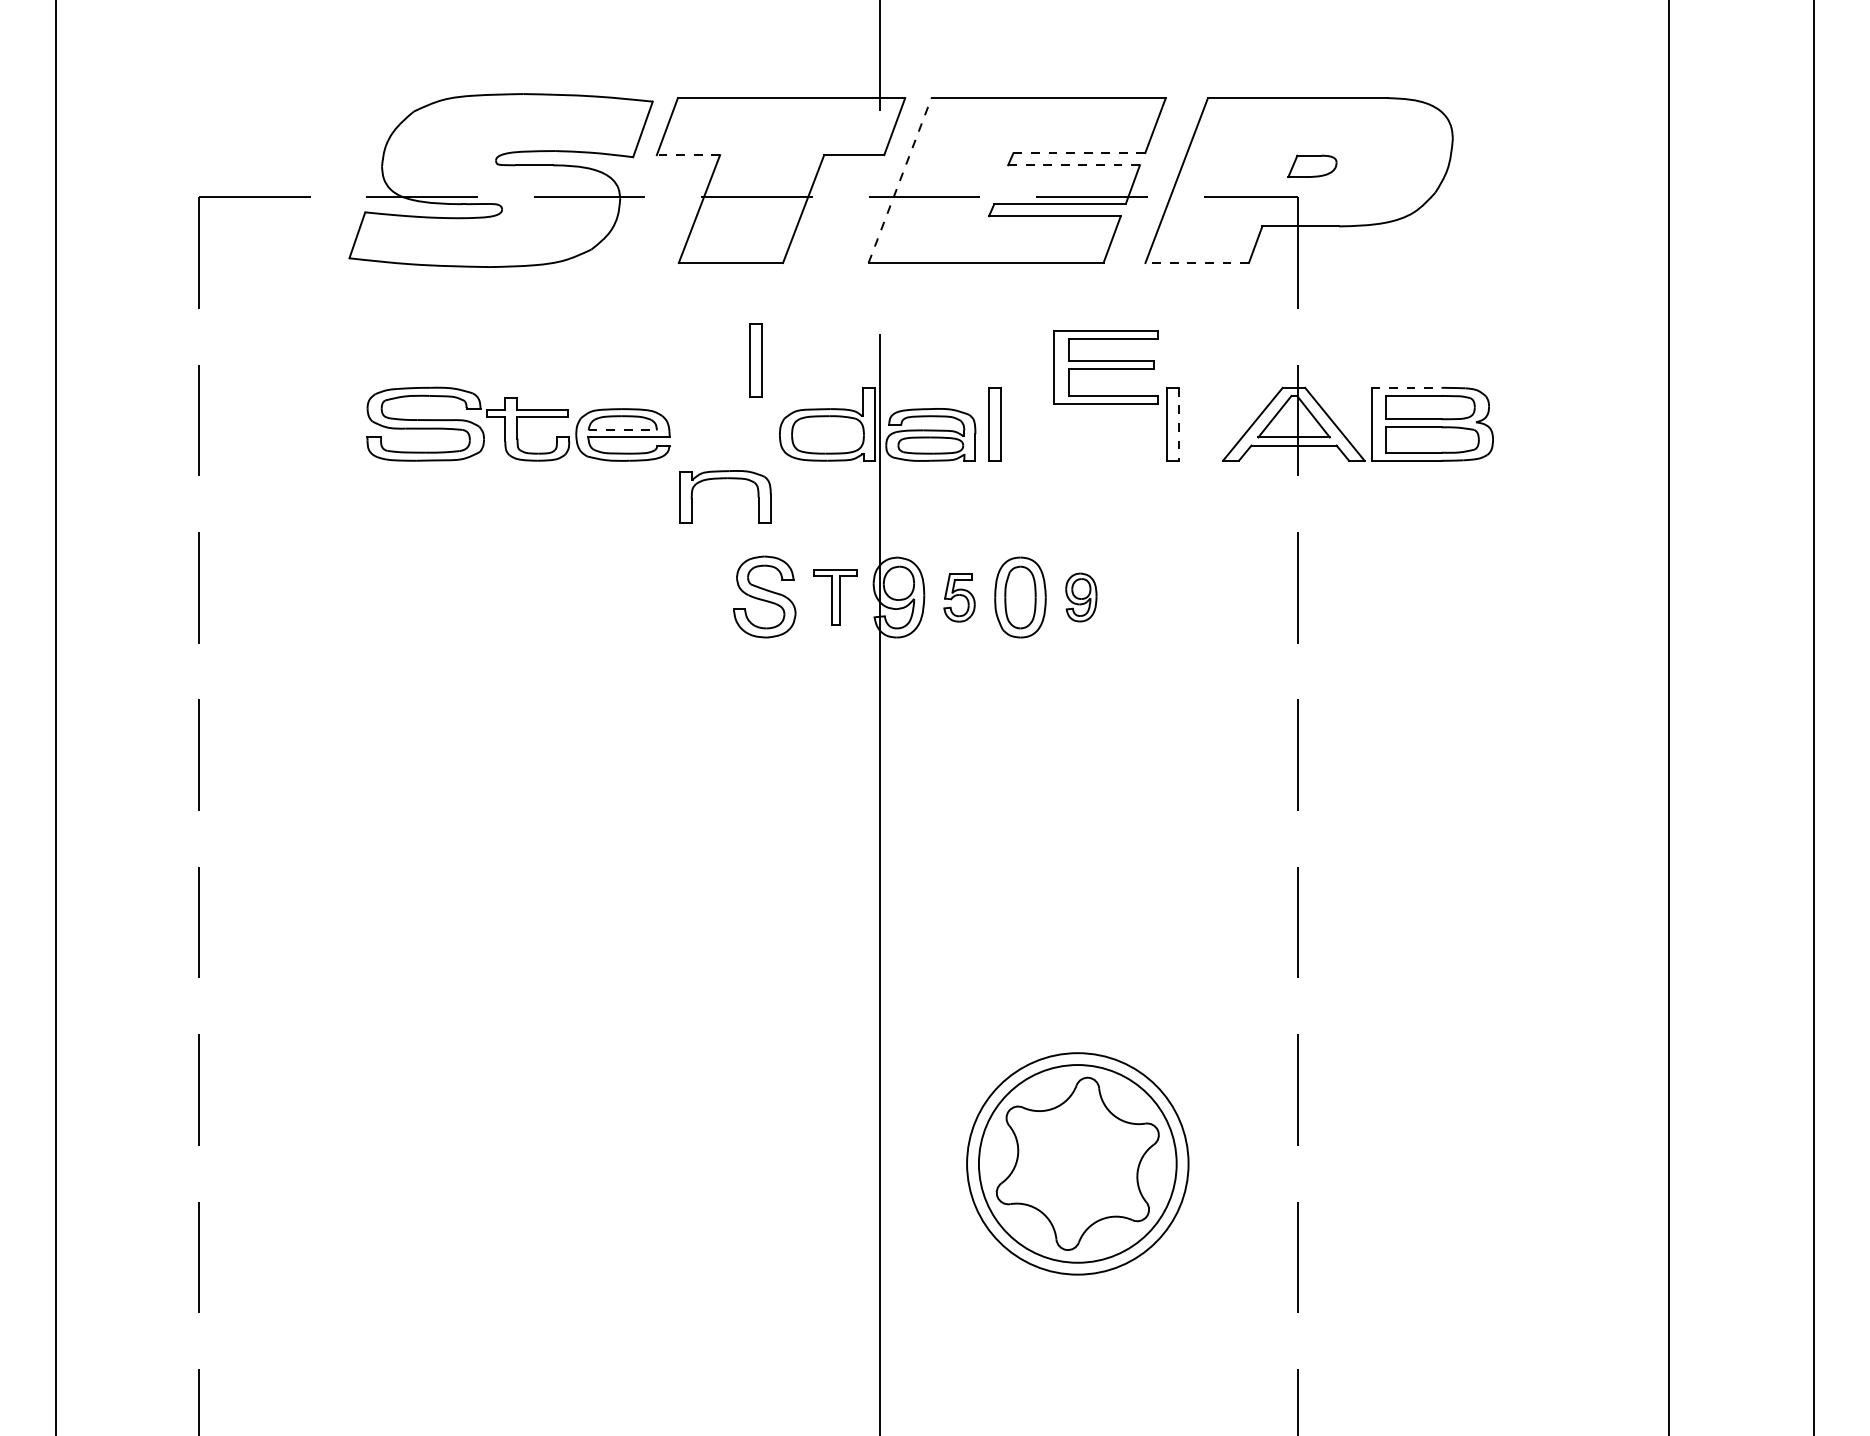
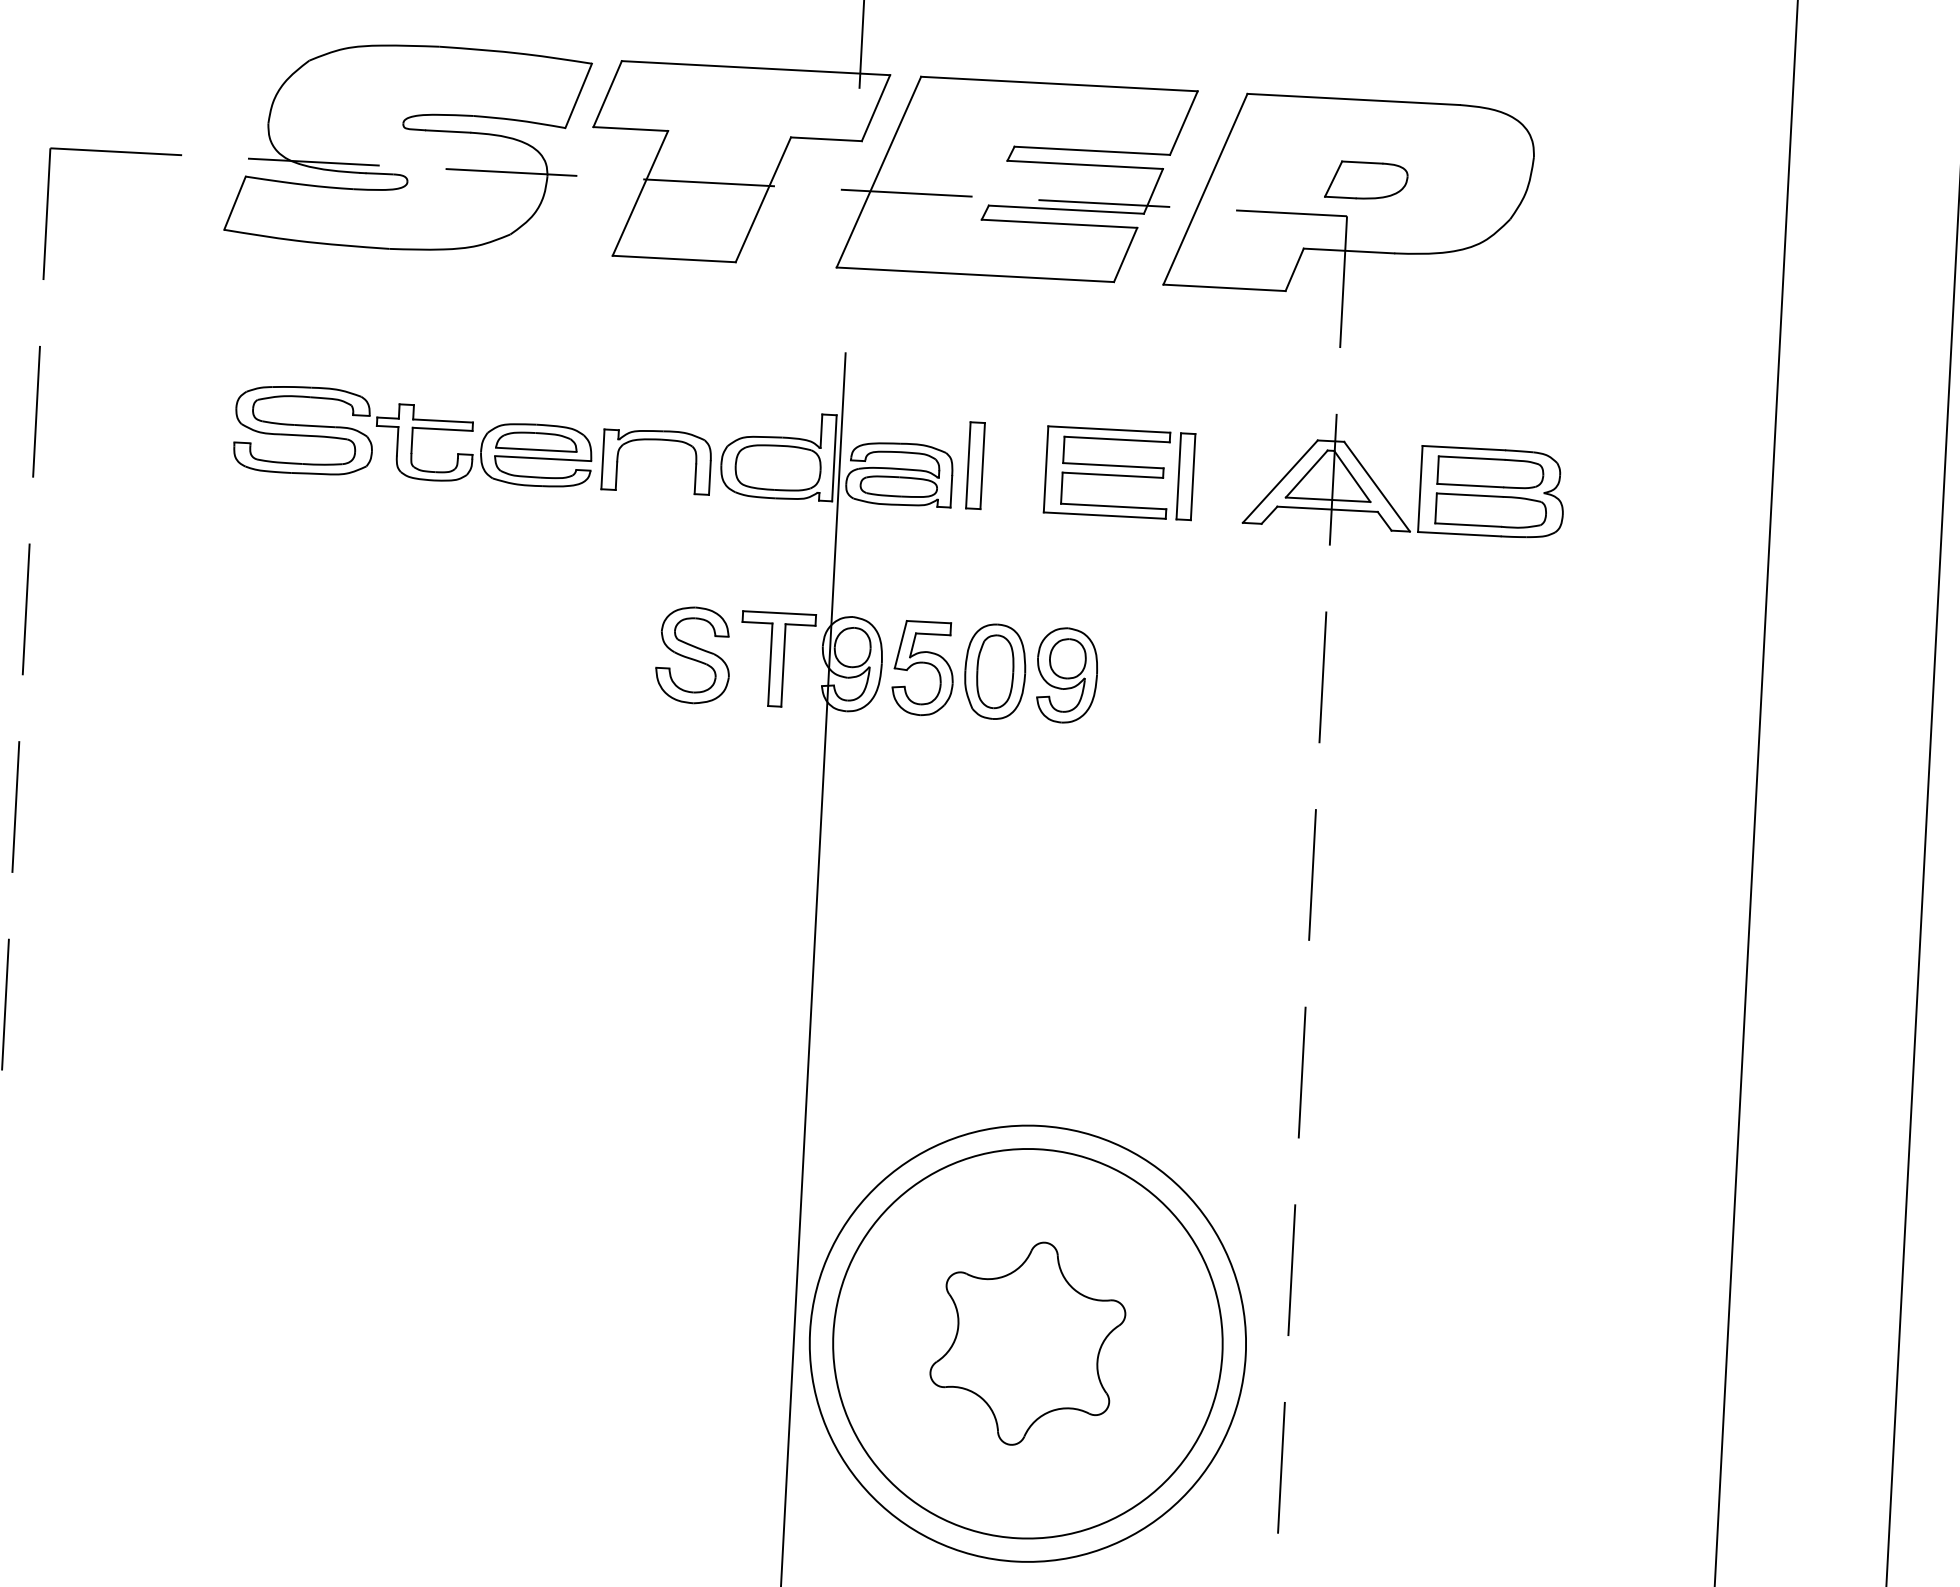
line: (1079, 153) -> (1092, 151), dashed -> solid
line: (688, 155) -> (630, 129), dashed -> solid
line: (1074, 165) -> (1085, 165), dashed -> solid
part: (1312, 166) -> (1366, 181), size x1.43
line: (900, 180) -> (879, 172), dashed -> solid
line: (1197, 263) -> (1224, 288), dashed -> solid
part: (755, 360) -> (697, 375), removed
part: (1105, 367) -> (1106, 472), moved
line: (1406, 387) -> (1463, 447), dashed -> solid
line: (1179, 424) -> (1193, 477), dashed -> solid
line: (623, 430) -> (537, 450), dashed -> solid
part: (725, 479) -> (658, 441), moved
part: (835, 597) -> (776, 660), size x1.43
part: (959, 597) -> (923, 667), size x1.67
part: (1081, 597) -> (1067, 675), size x1.67
circle: (1077, 1163) -> (1027, 1343), size x1.67
circle: (1077, 1163) -> (1027, 1343), size x1.67

